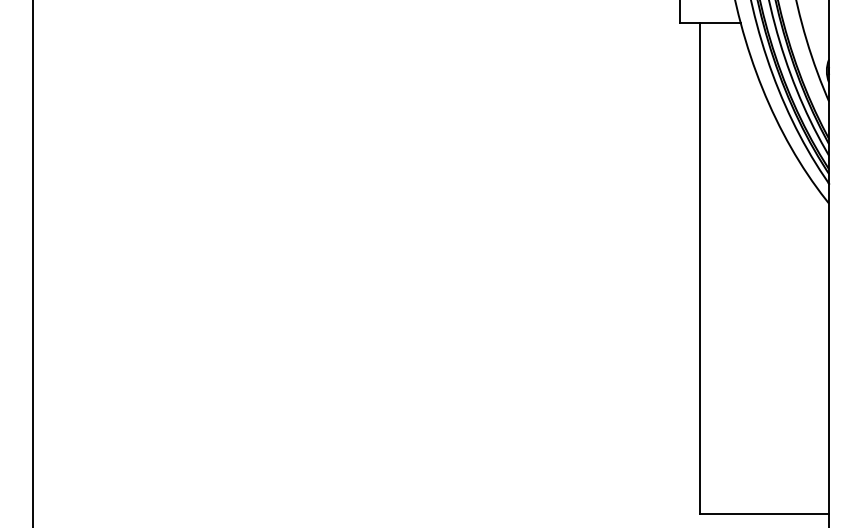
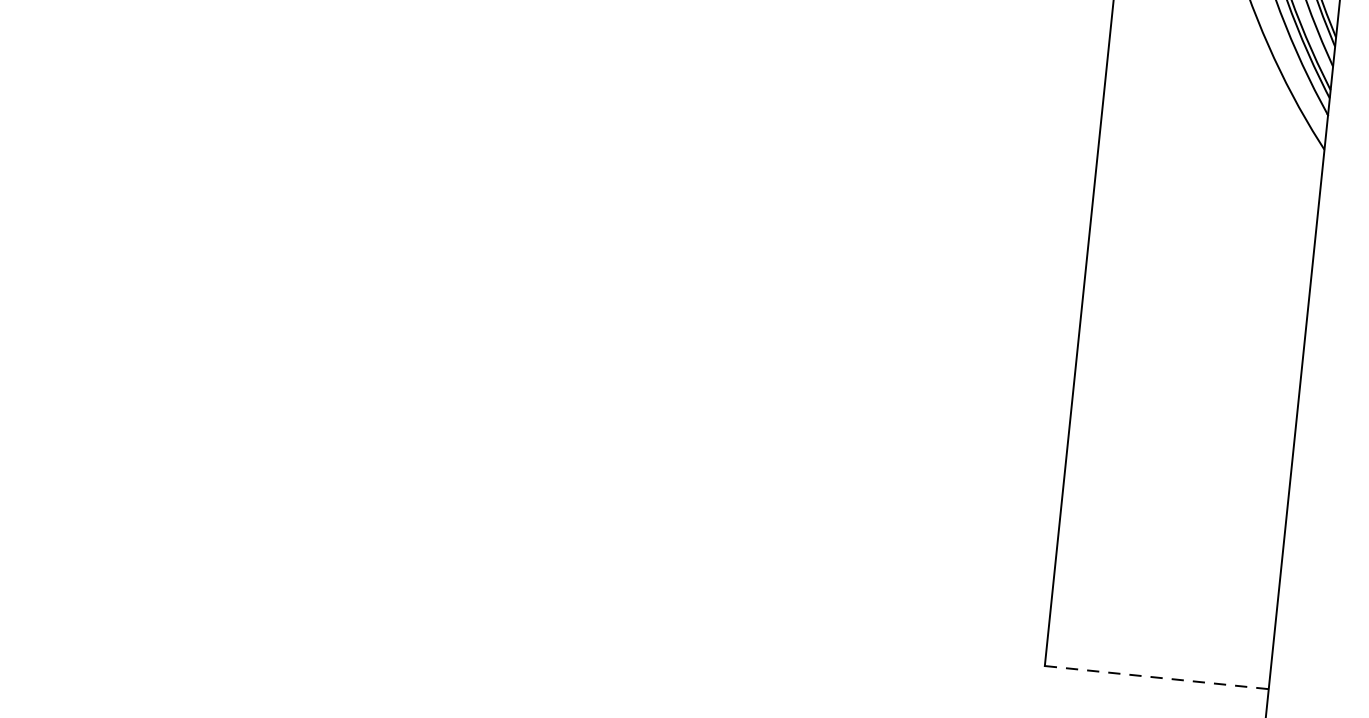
line: (765, 514) -> (1158, 678), solid -> dashed

